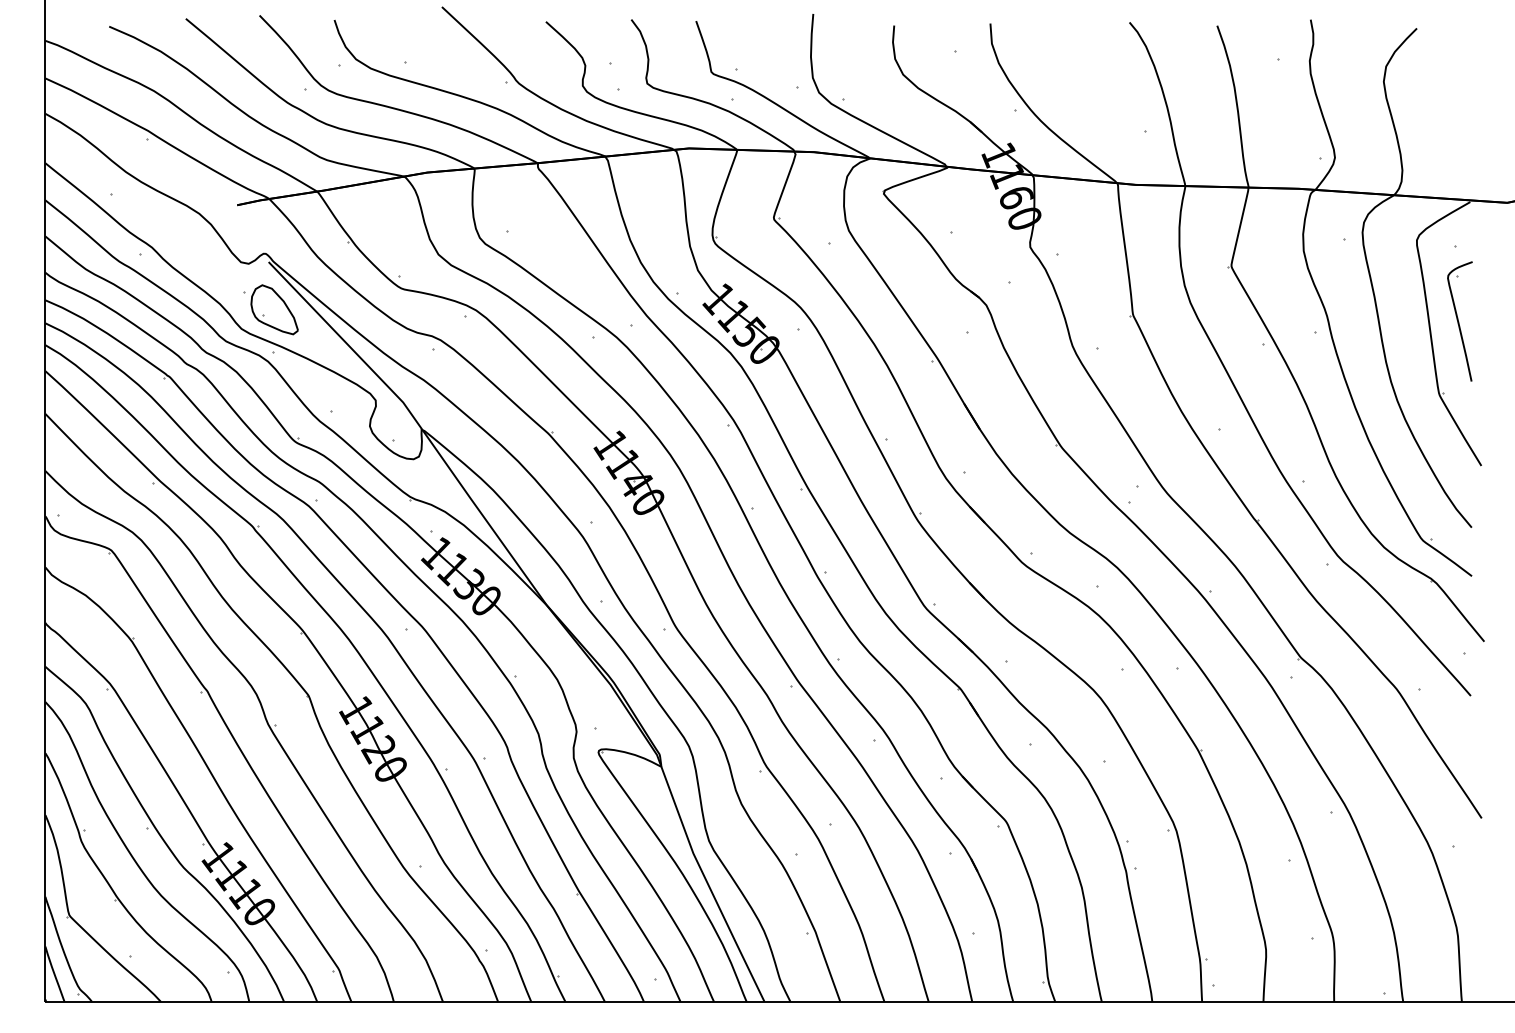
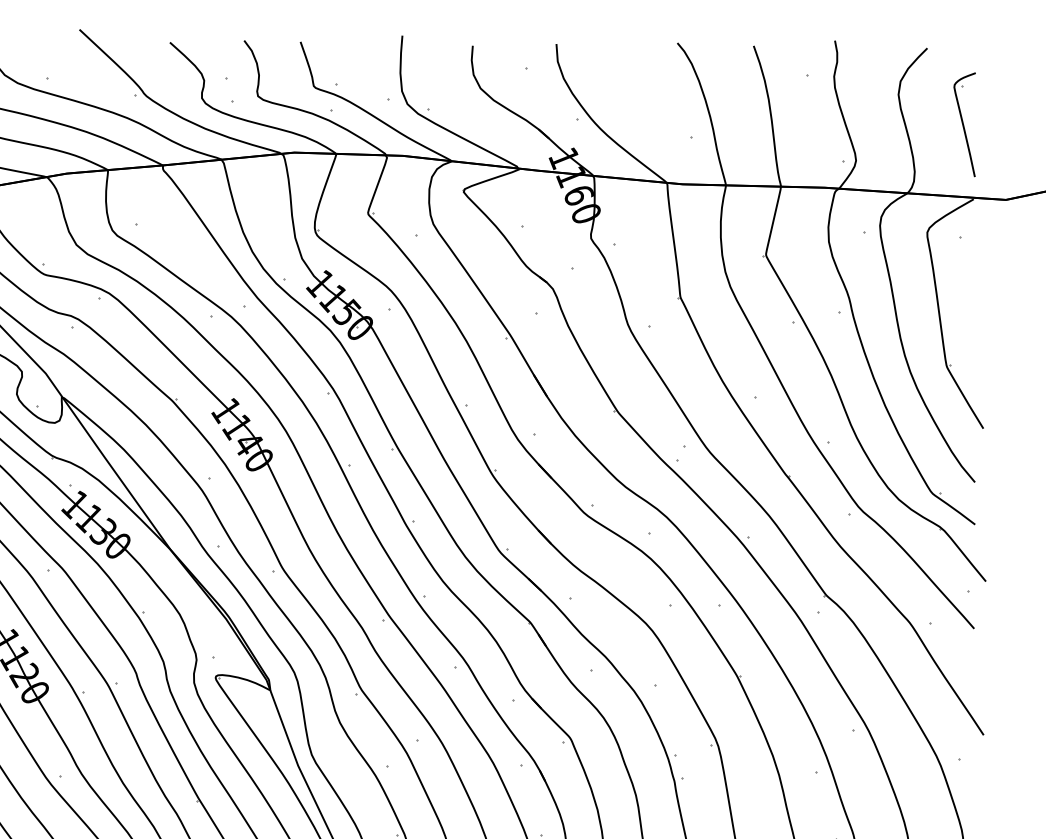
part: (1459, 321) -> (964, 124), moved

